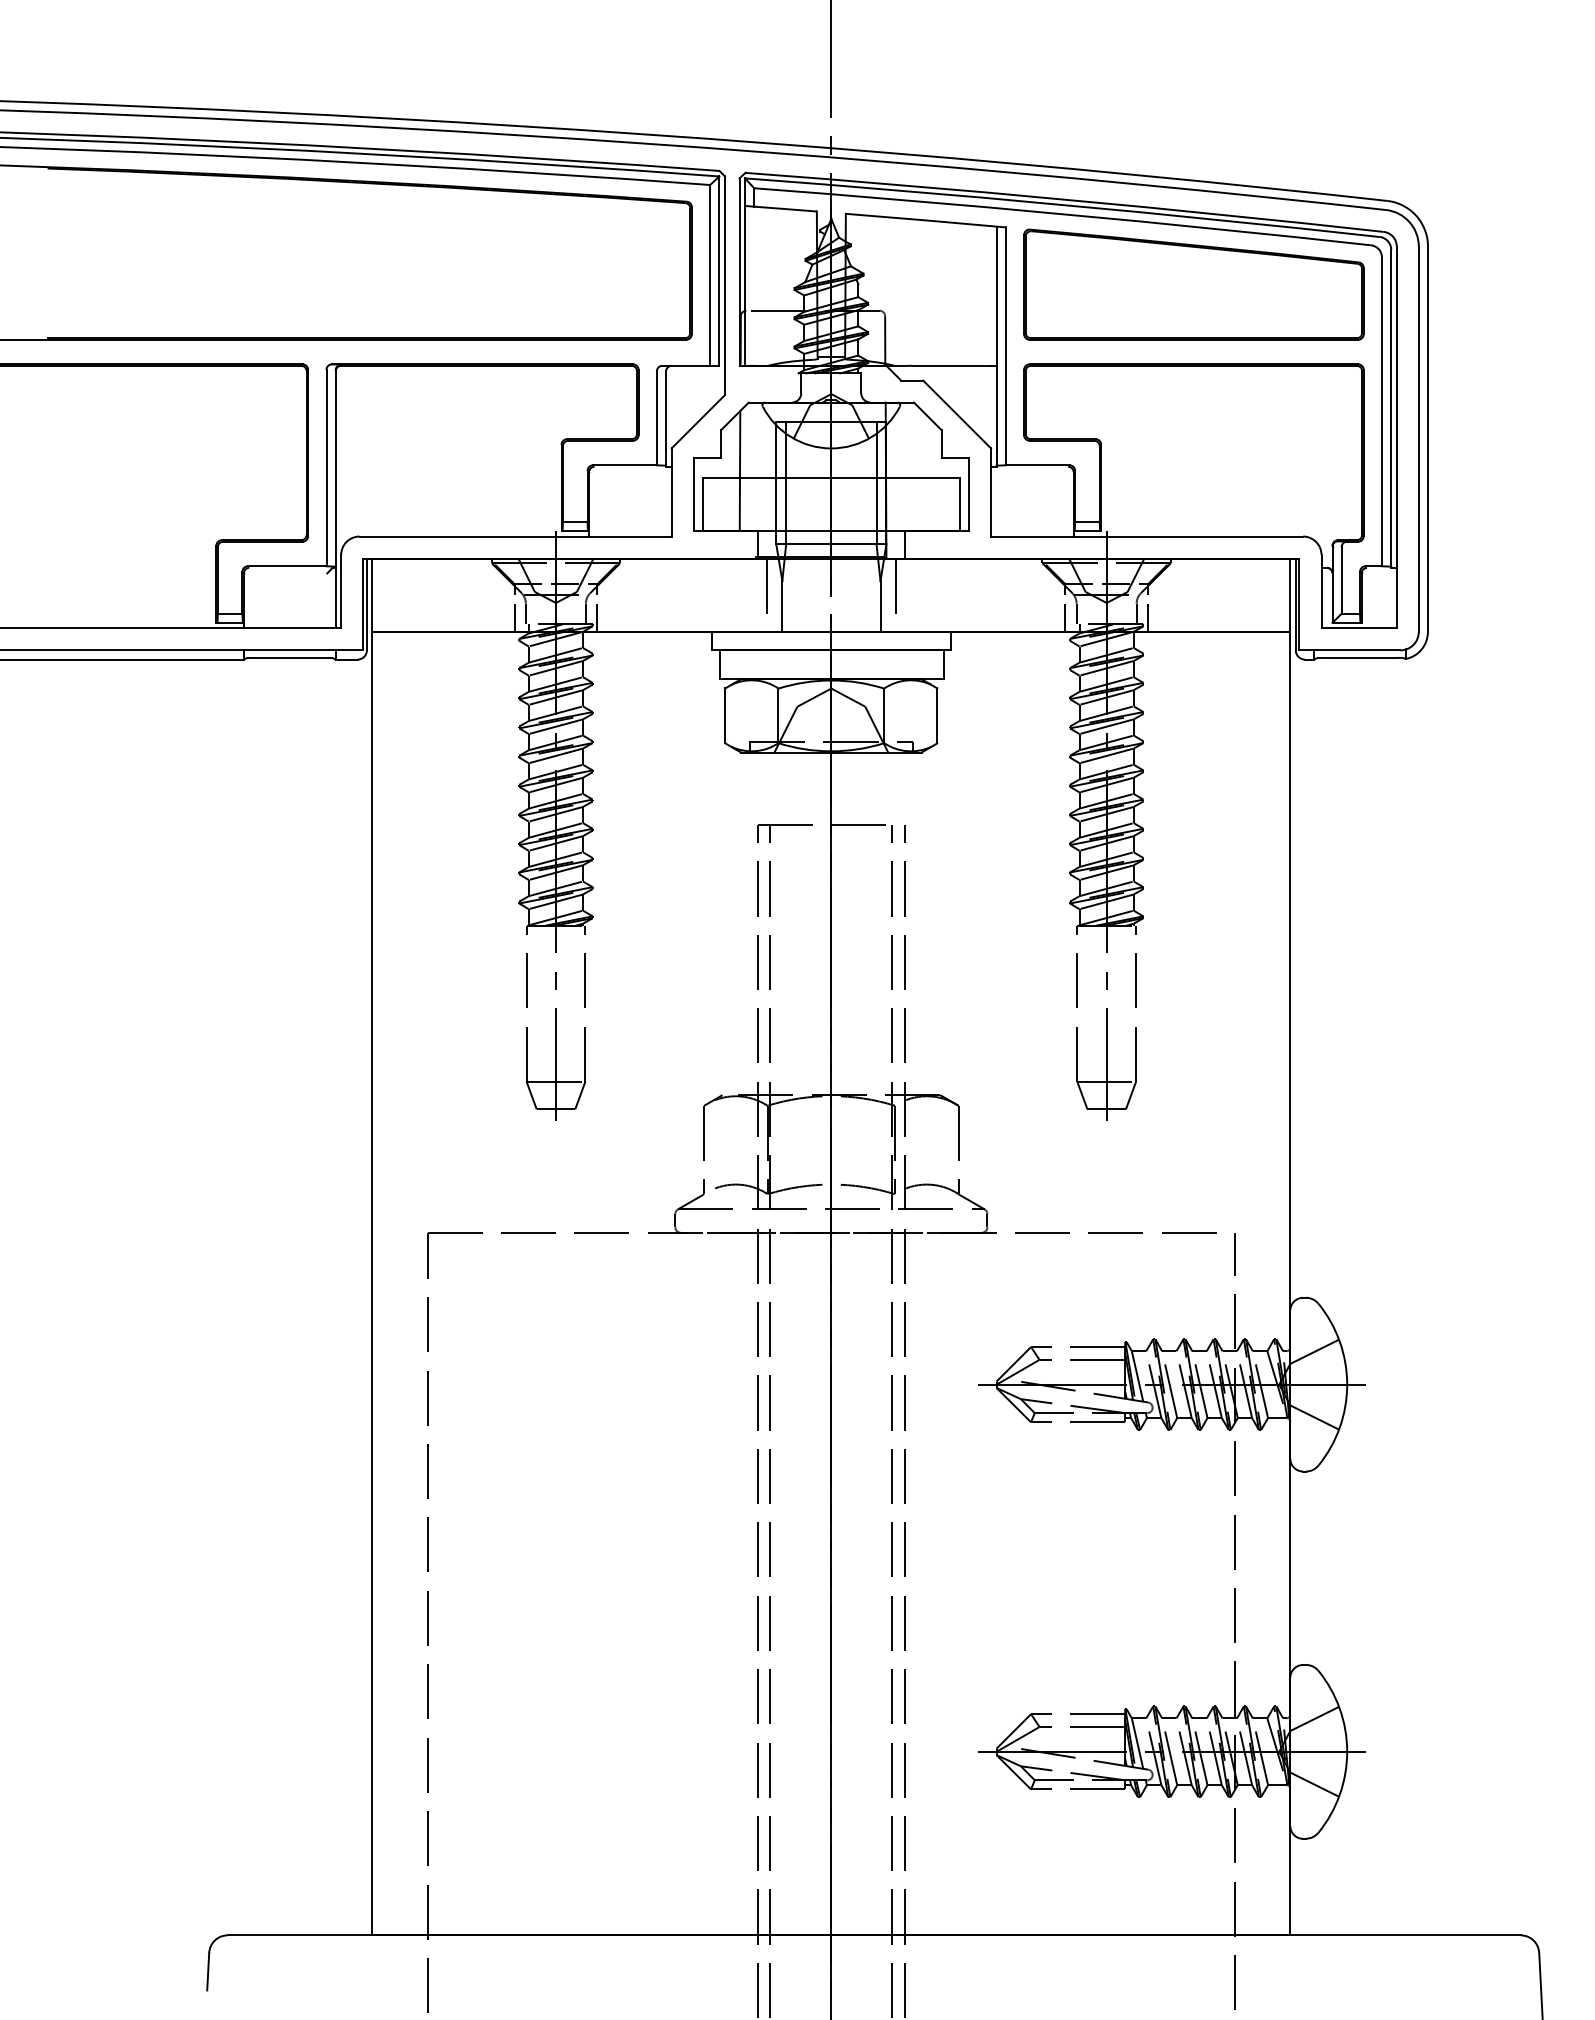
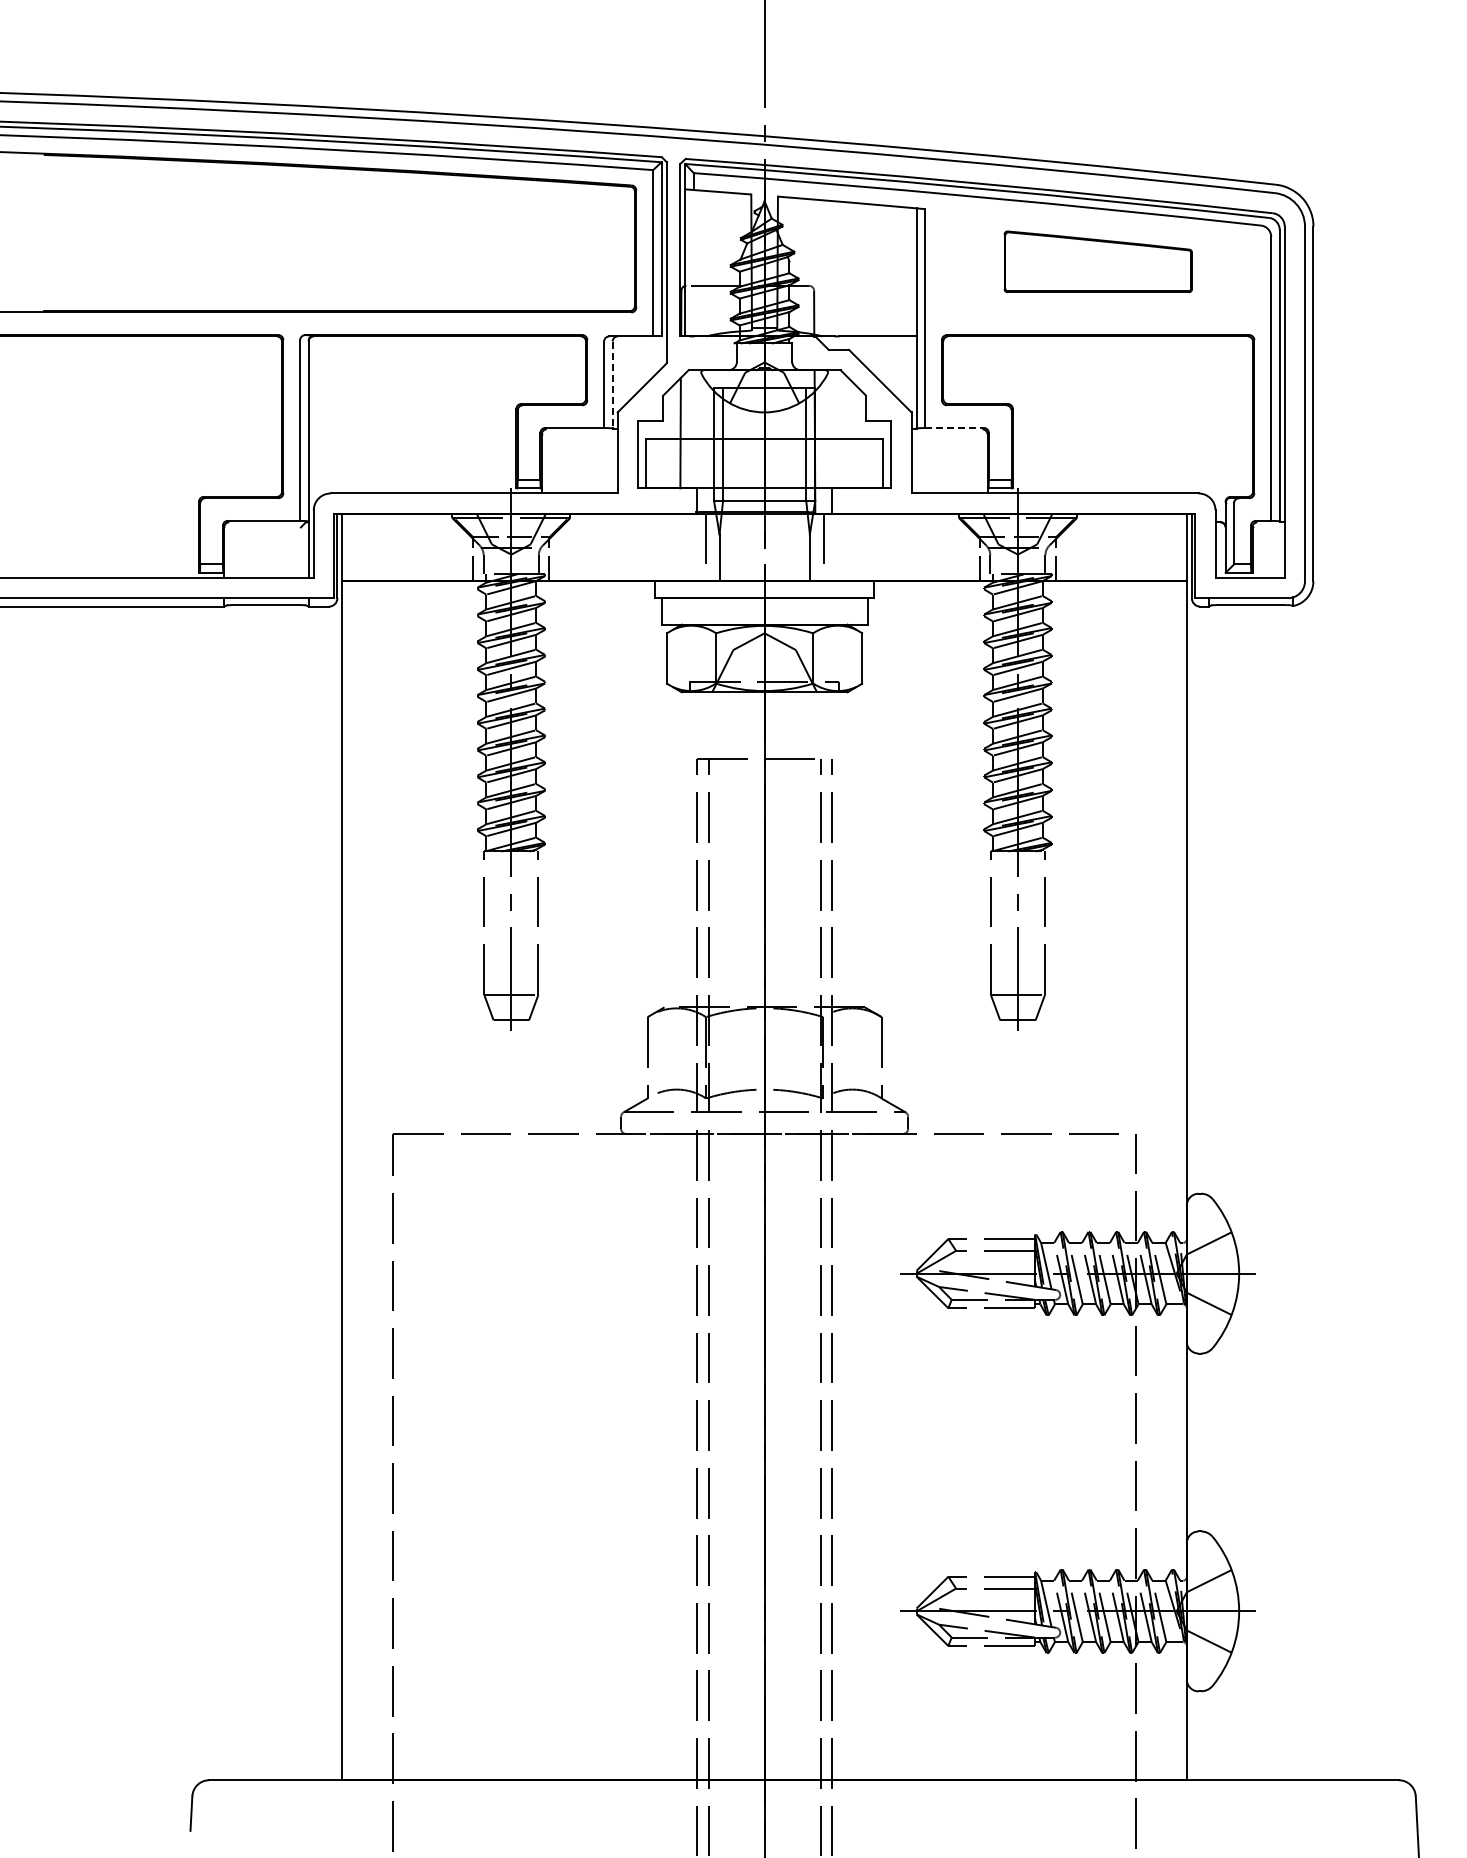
part: (1194, 284) -> (1098, 261), size x0.6
line: (665, 419) -> (612, 385), solid -> dashed
line: (1037, 464) -> (954, 427), solid -> dashed

